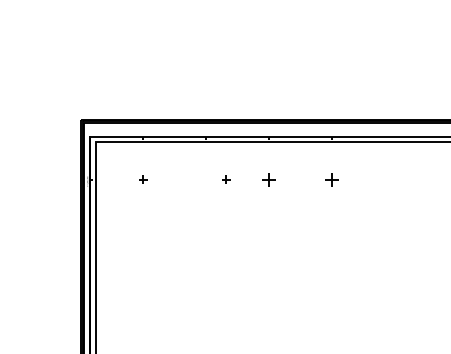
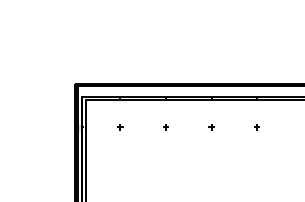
part: (226, 179) -> (166, 127), moved
part: (269, 179) -> (211, 127), size x0.62
part: (332, 179) -> (257, 127), size x0.62

